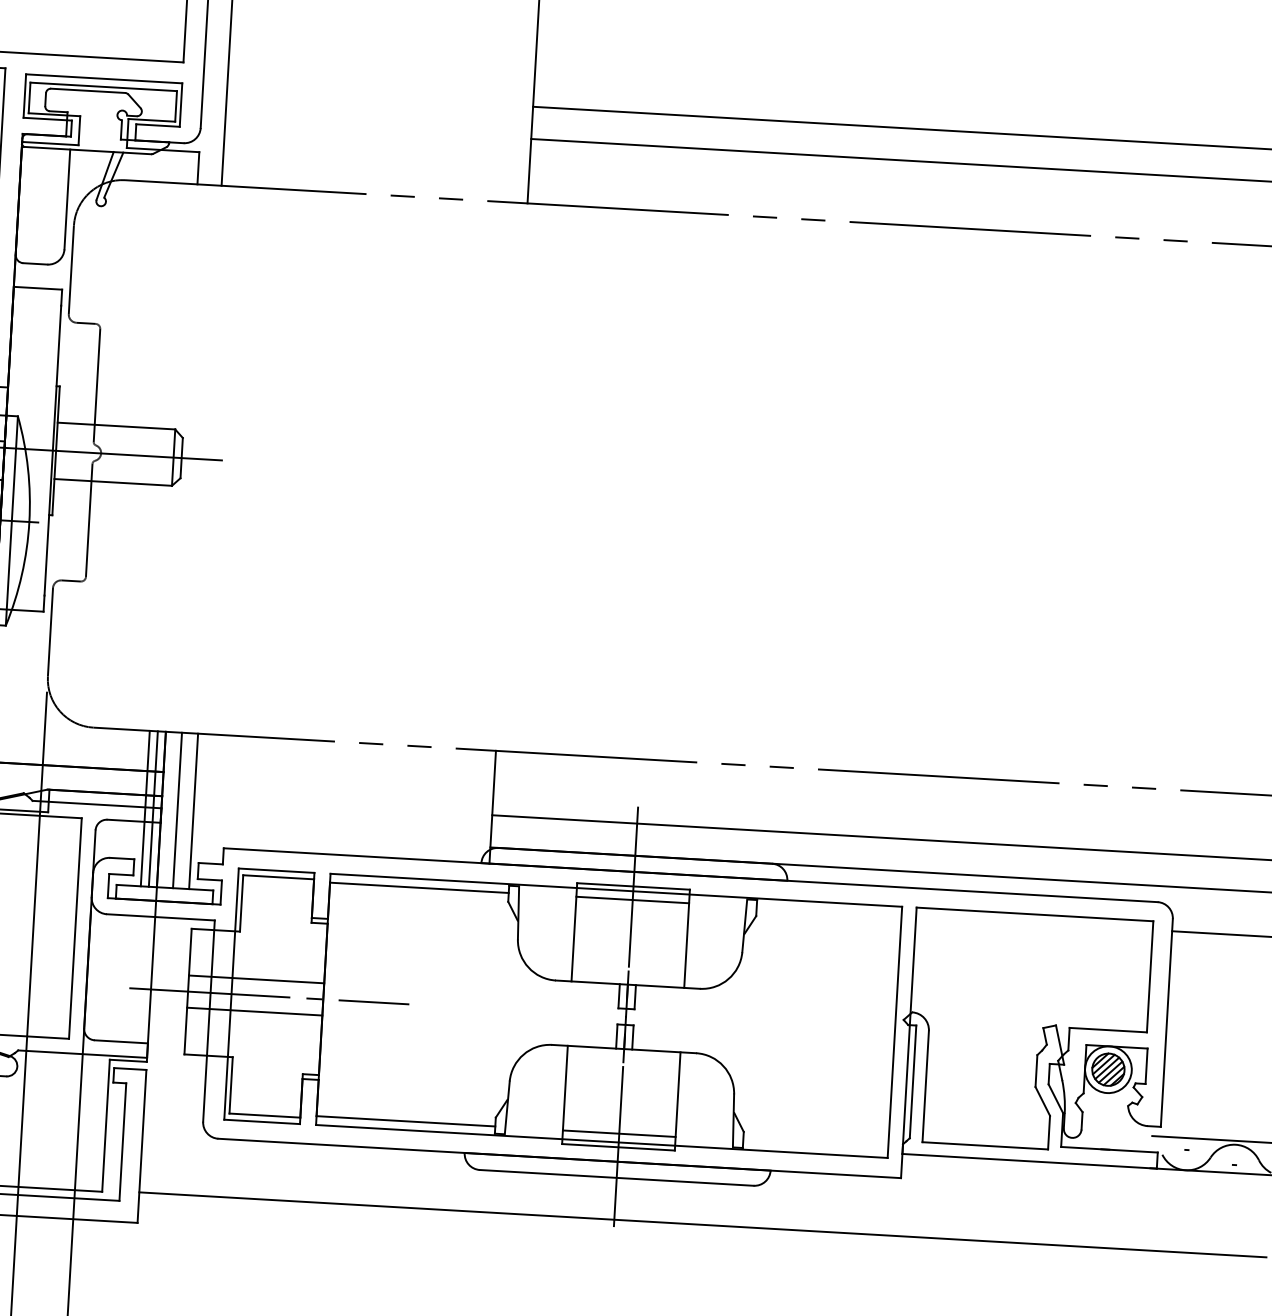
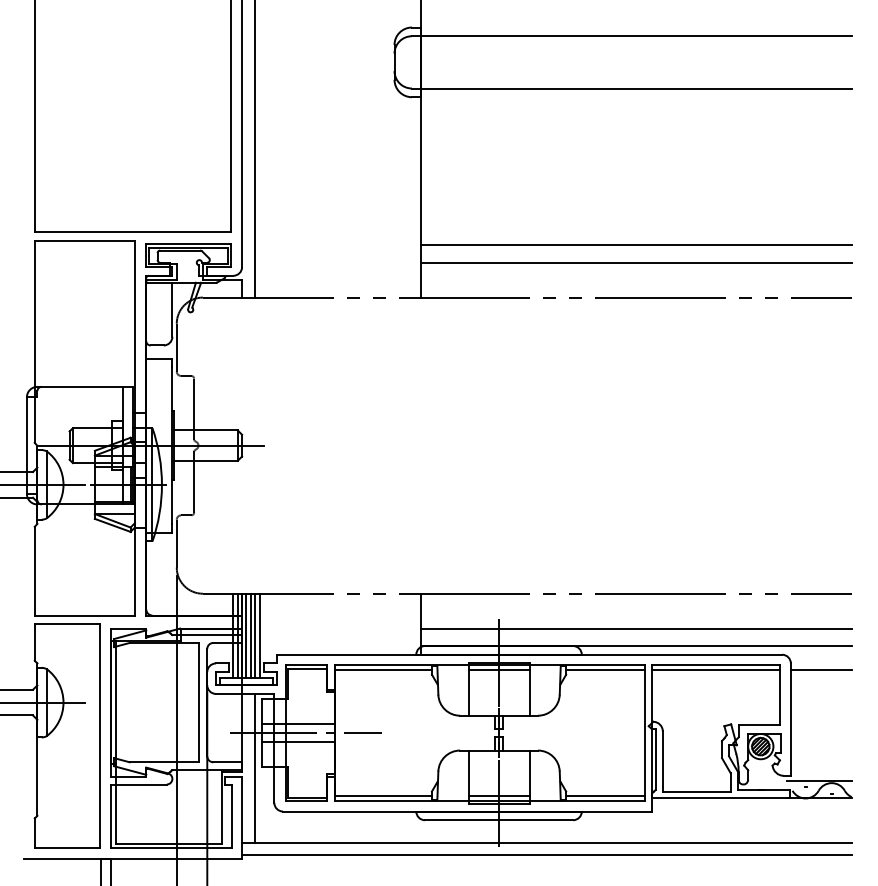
line: (169, 809) -> (246, 635), added
line: (186, 810) -> (255, 635), added
line: (829, 910) -> (605, 669), added
line: (1032, 922) -> (715, 669), added
line: (172, 1054) -> (255, 767), added
line: (816, 1145) -> (605, 796), added
line: (700, 1248) -> (546, 855), added

